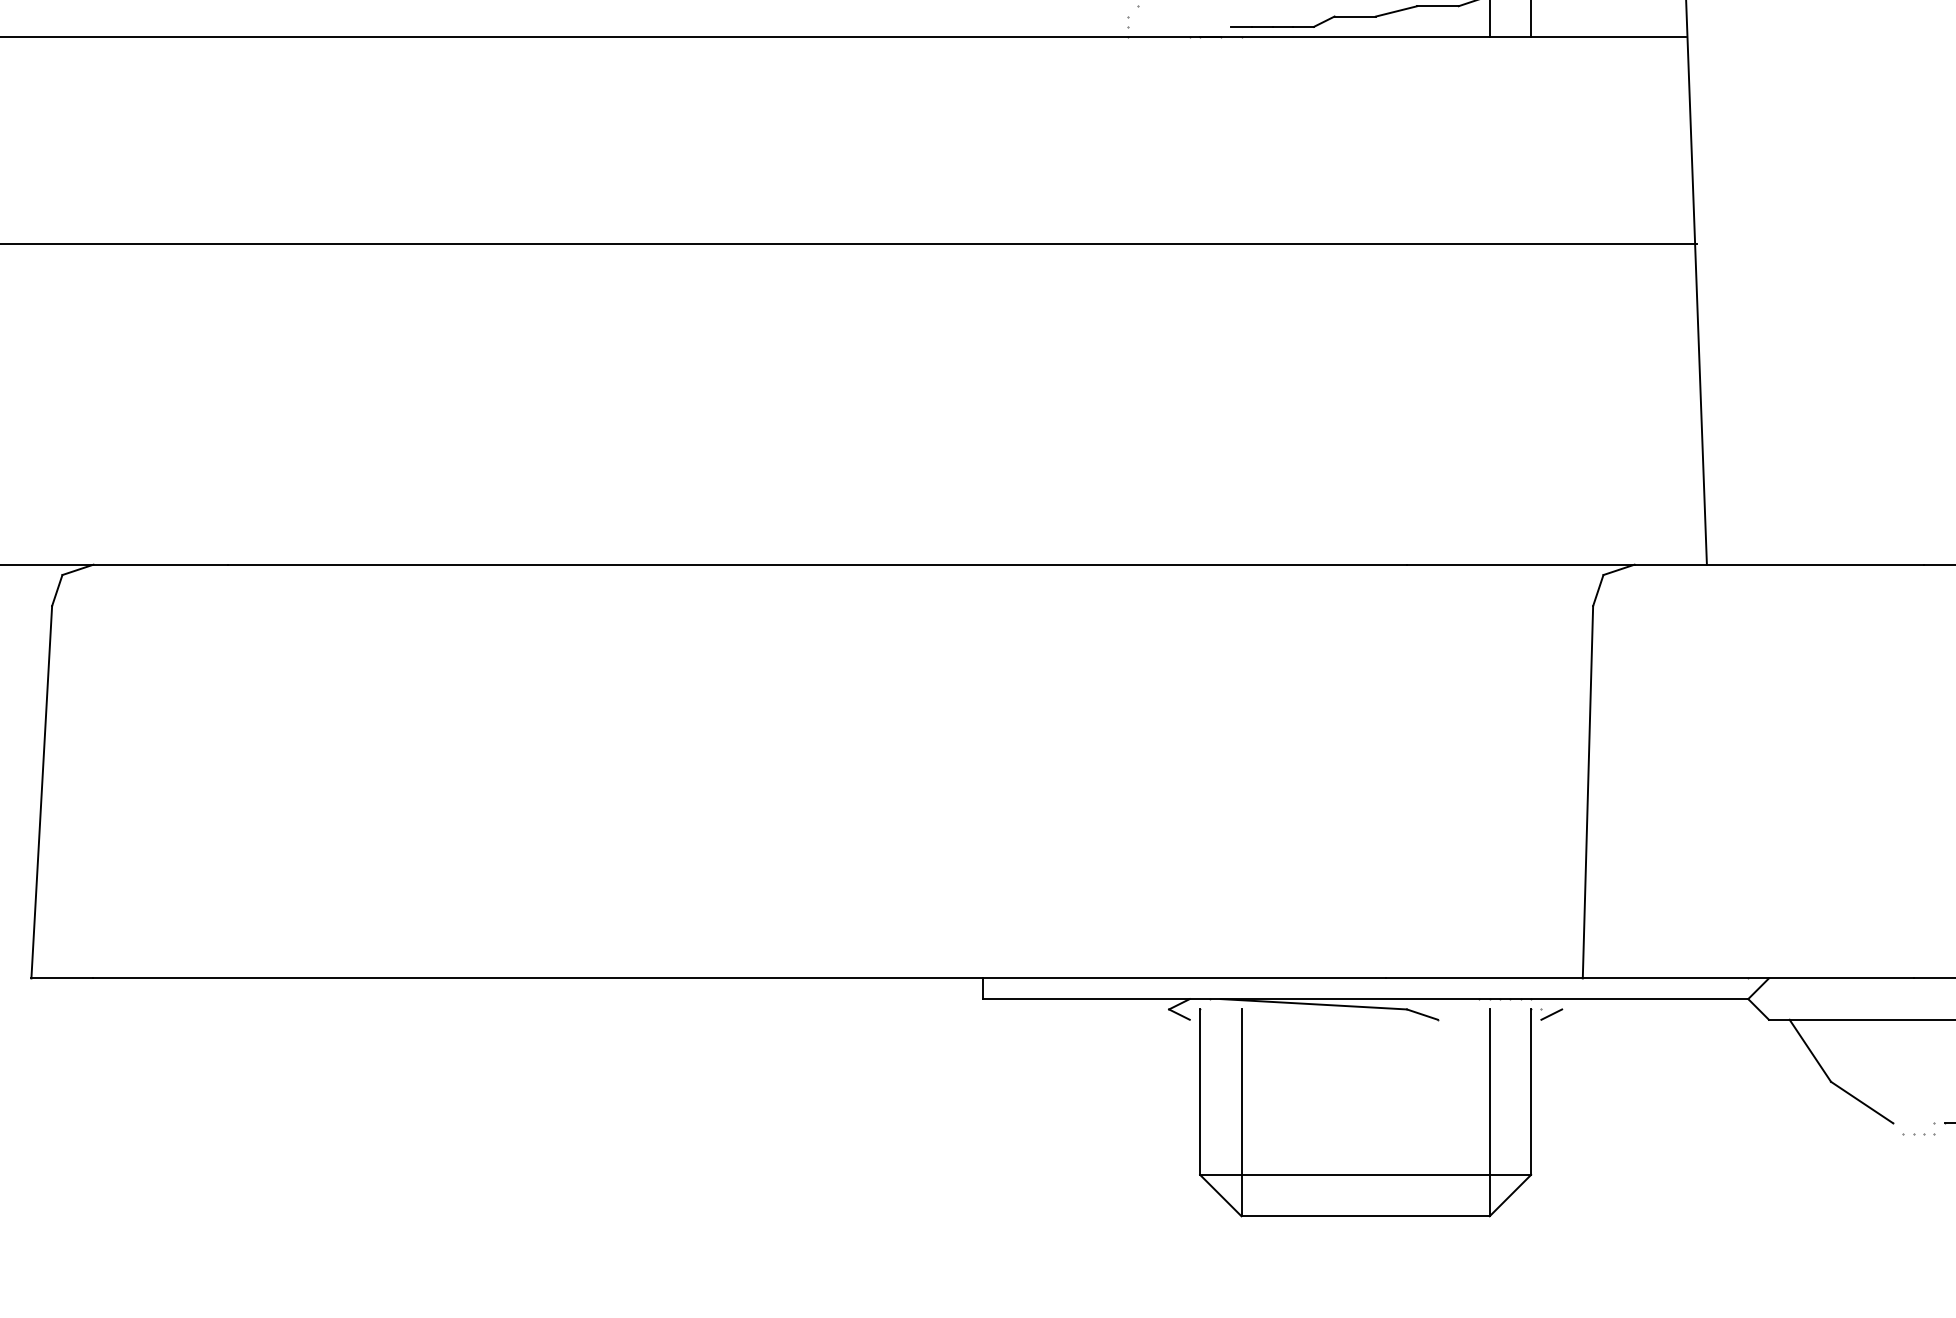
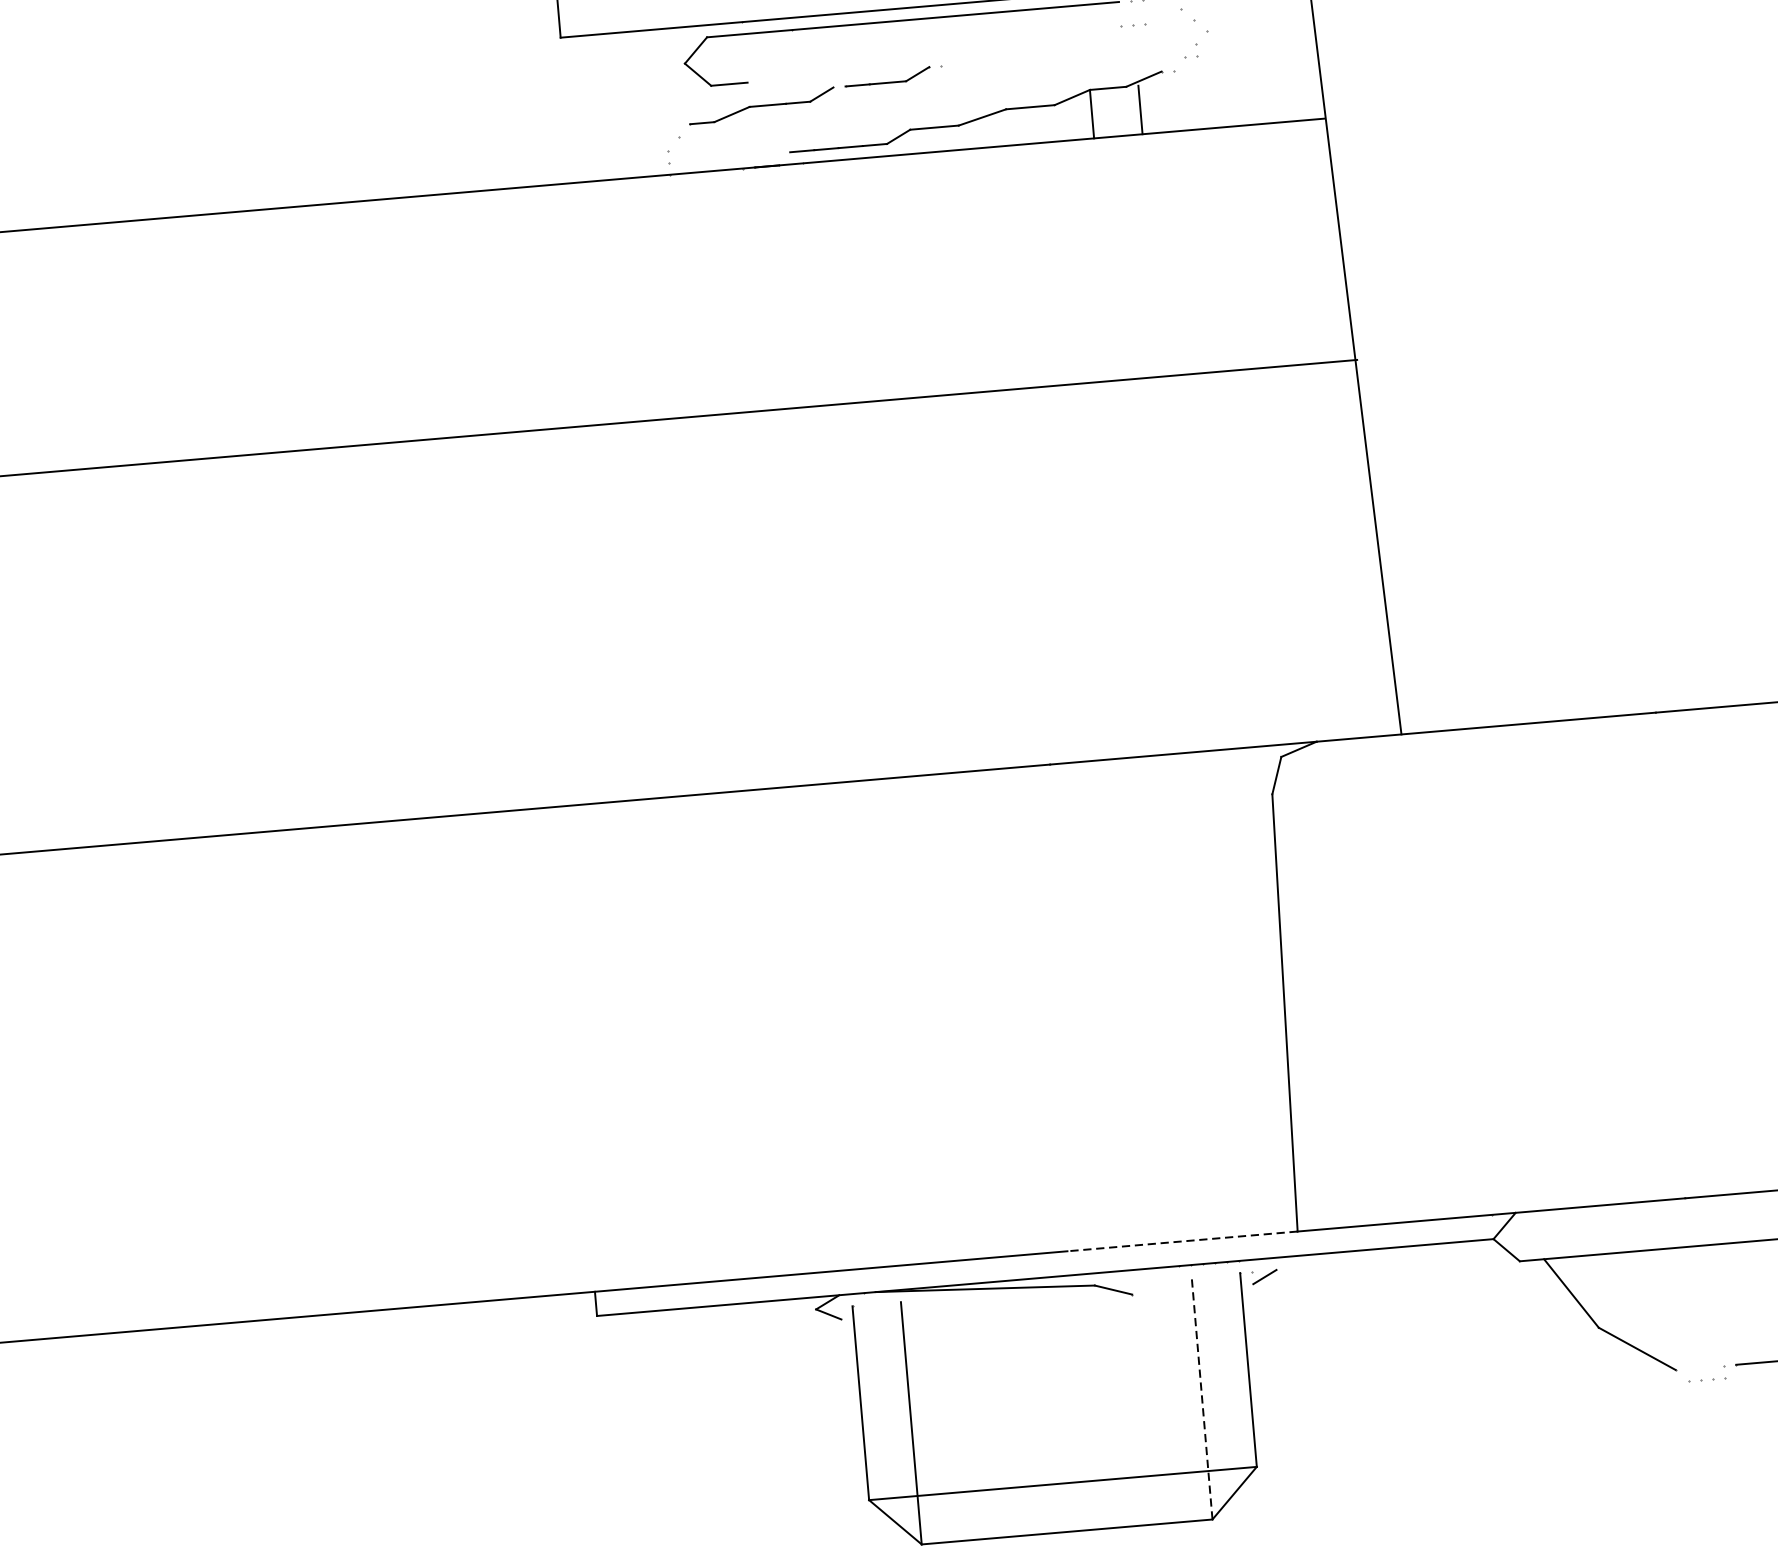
line: (1484, 978) -> (1182, 1241), solid -> dashed
line: (1489, 1112) -> (1201, 1397), solid -> dashed

